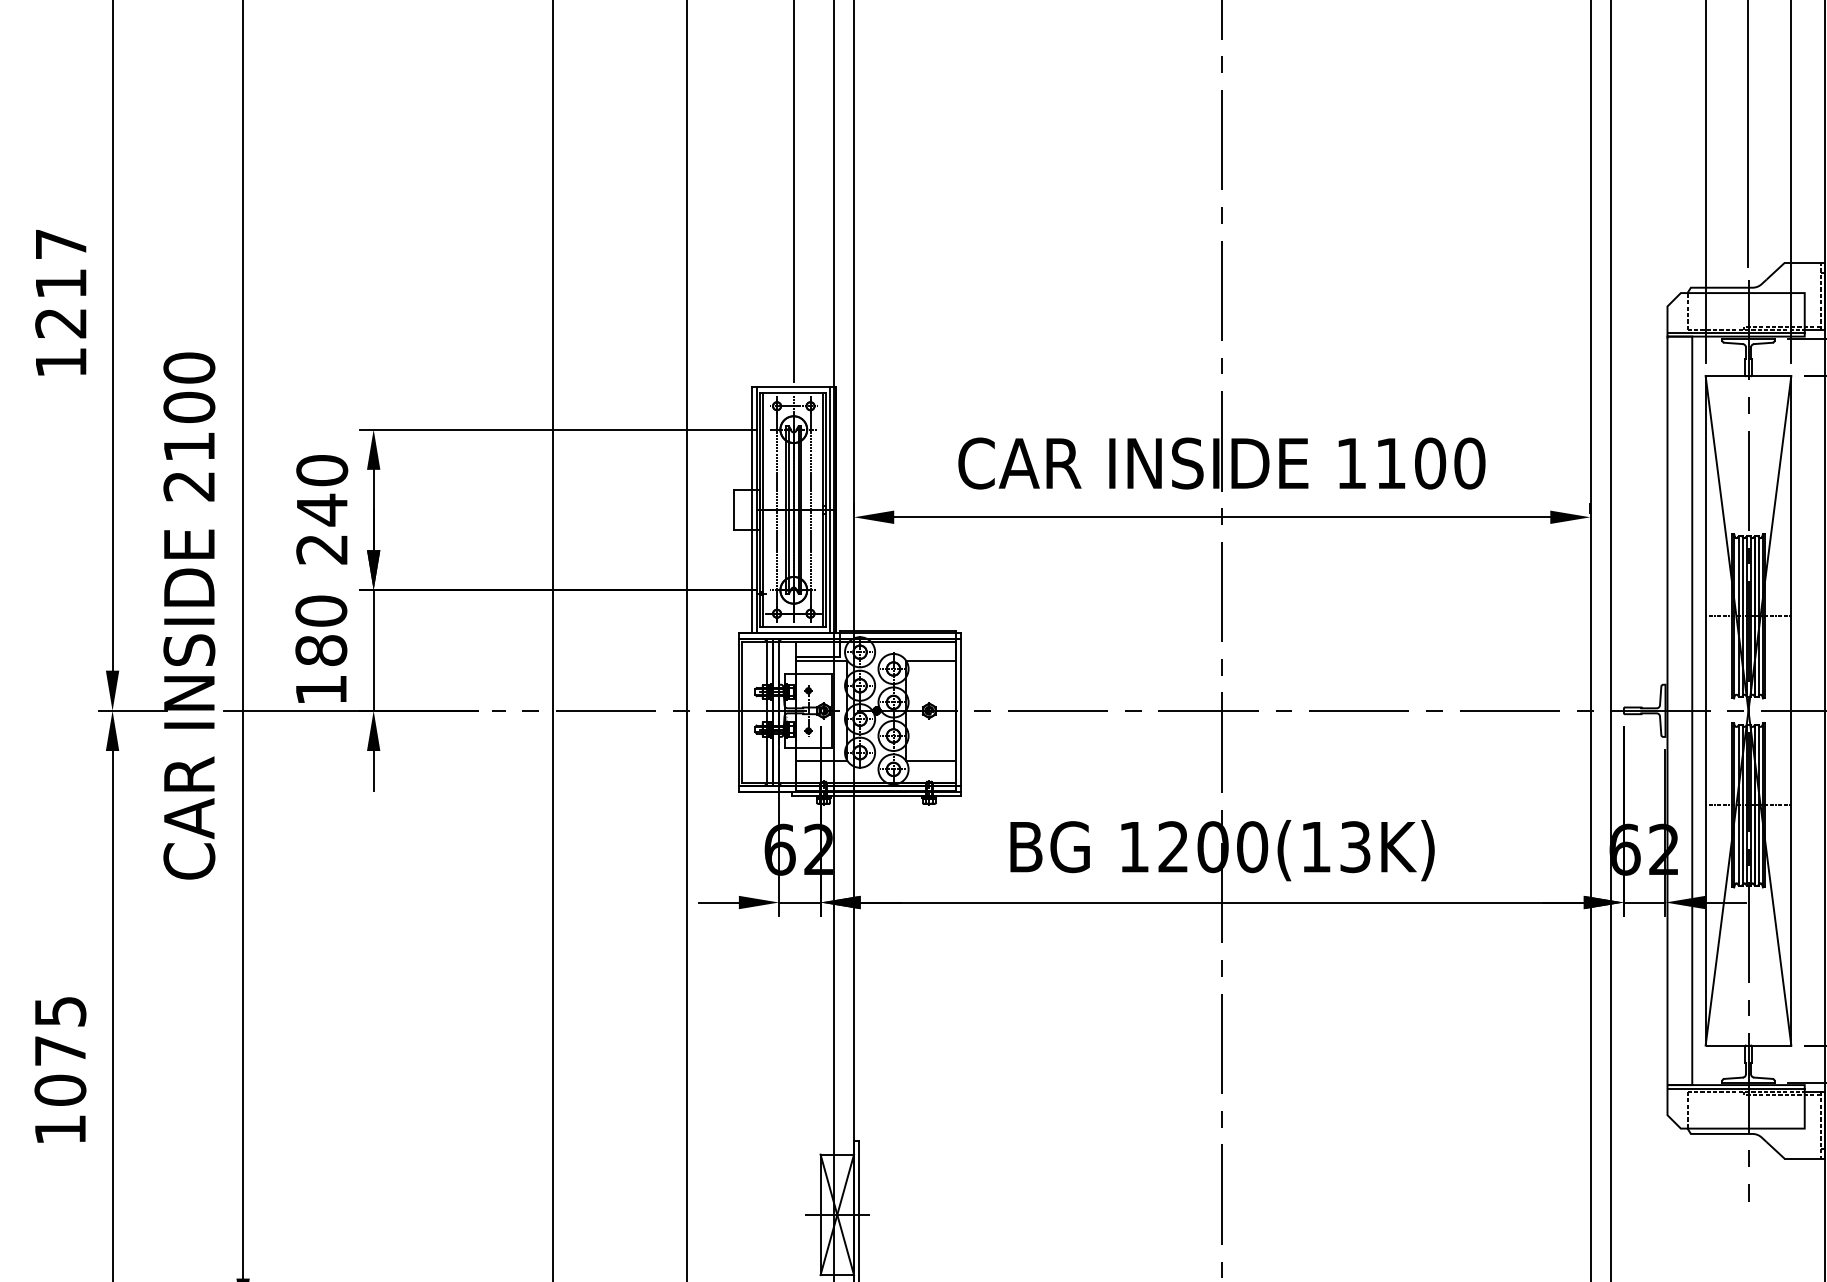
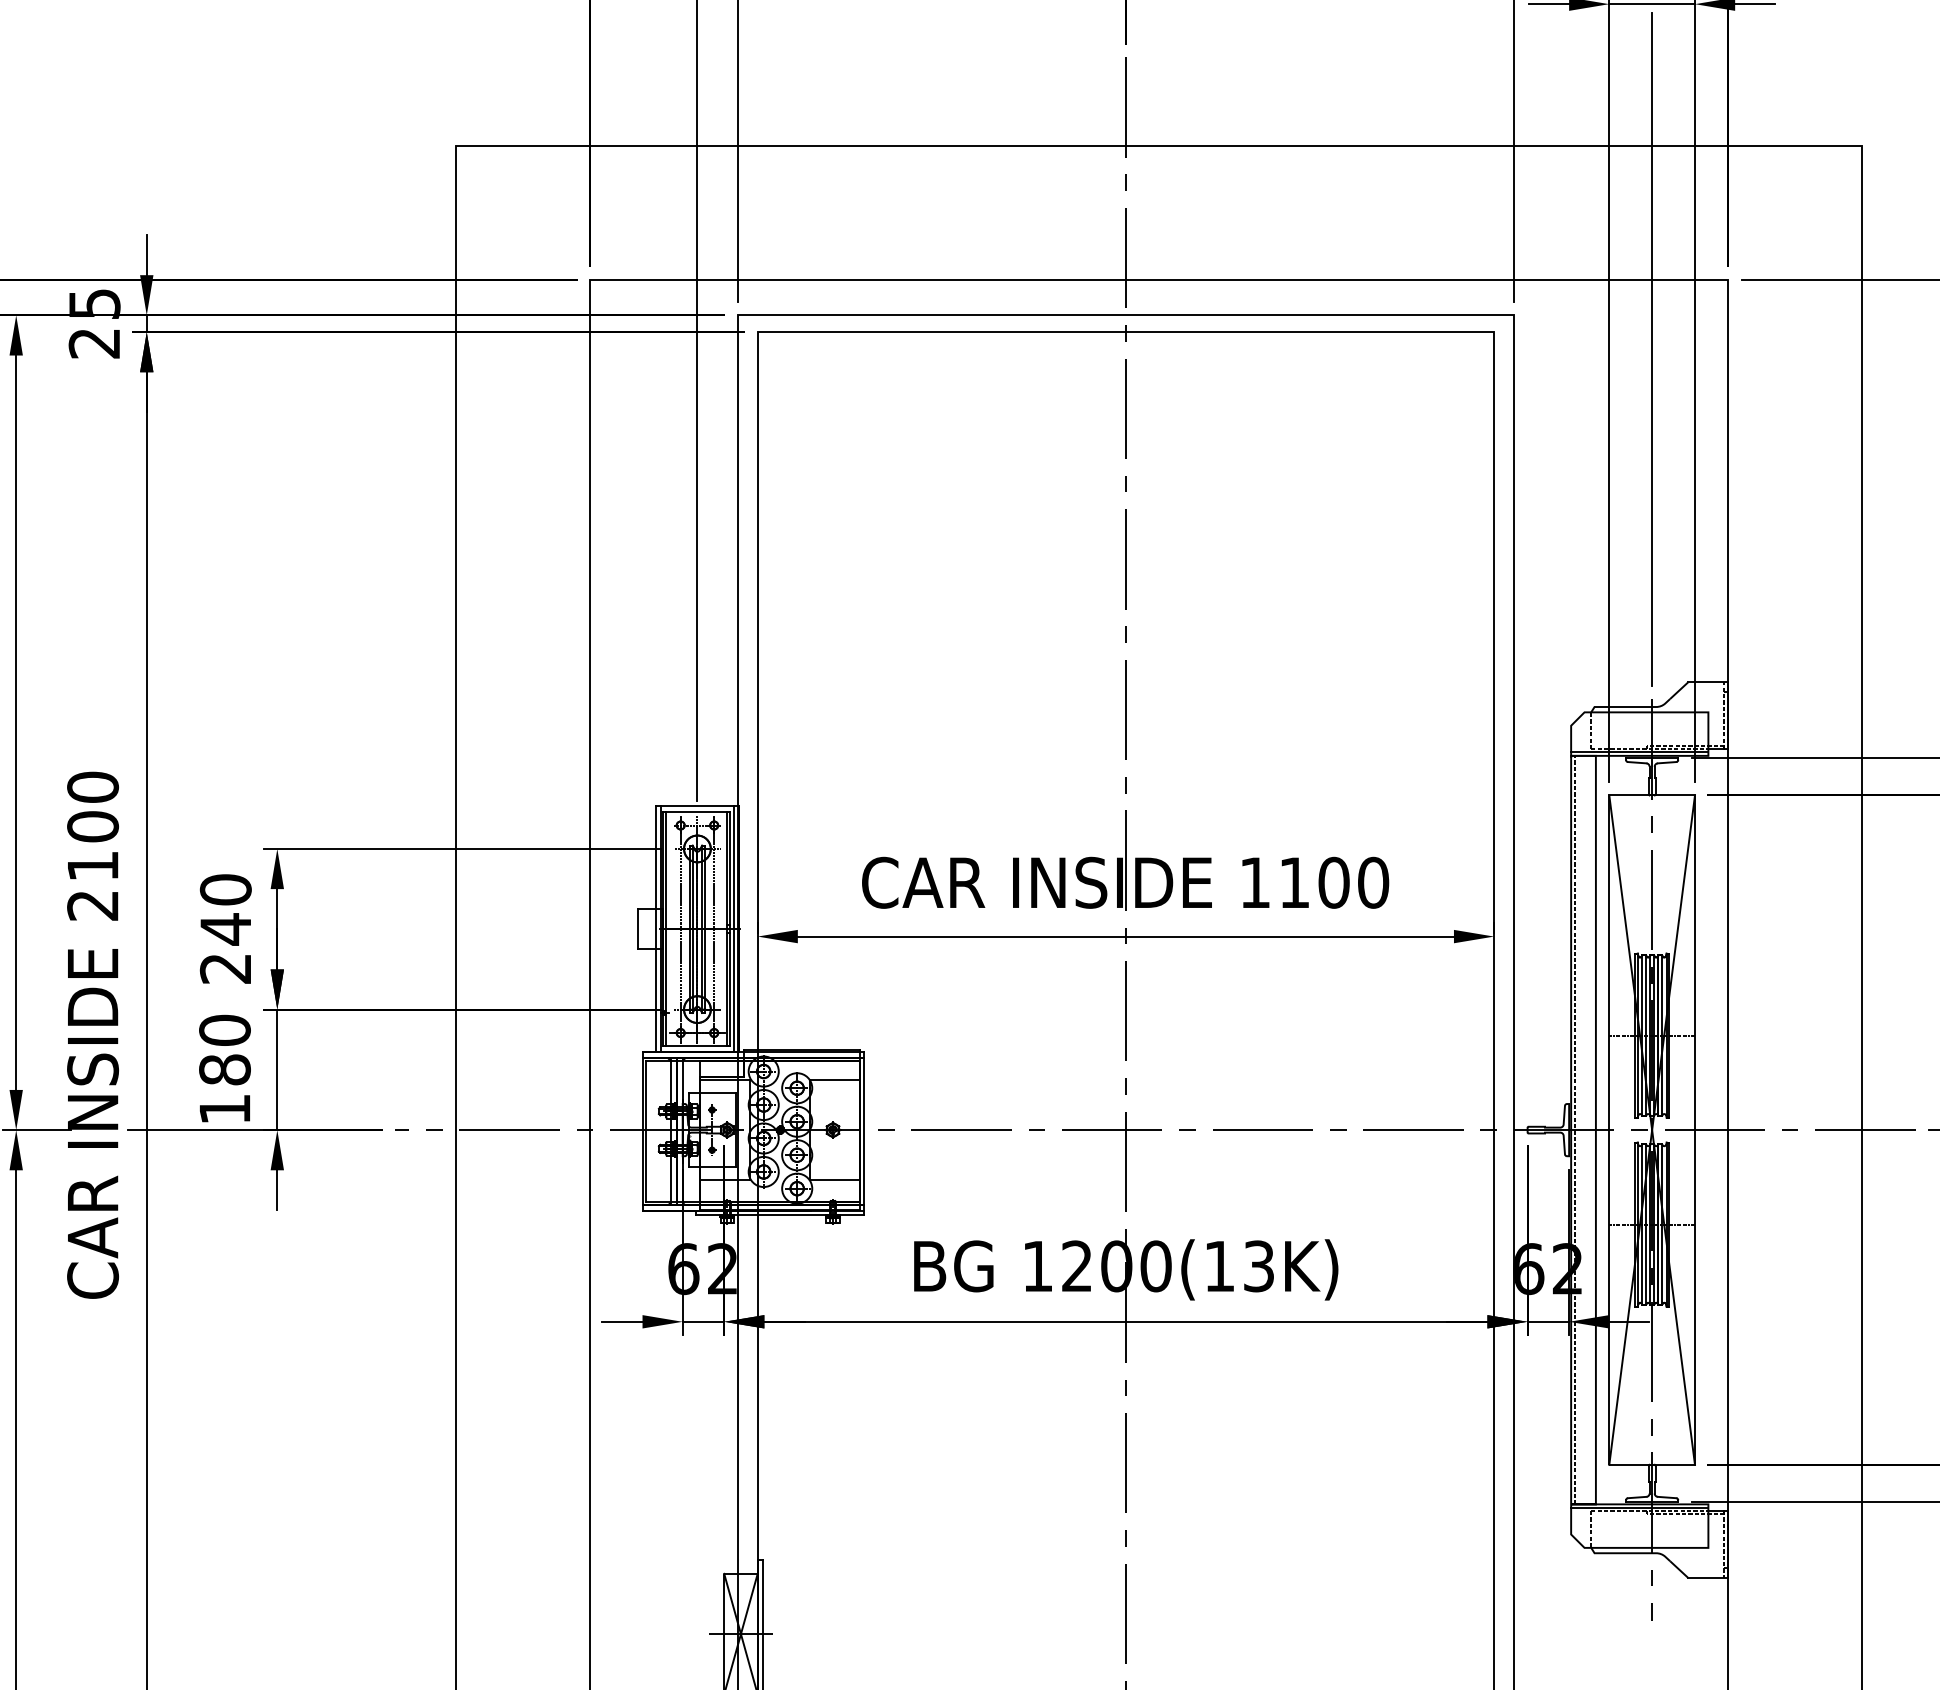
line: (1671, 710) -> (1575, 1129), added

